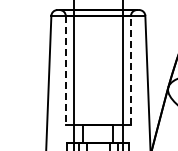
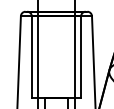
line: (130, 69) -> (80, 56), dashed -> solid
line: (65, 70) -> (31, 57), dashed -> solid

